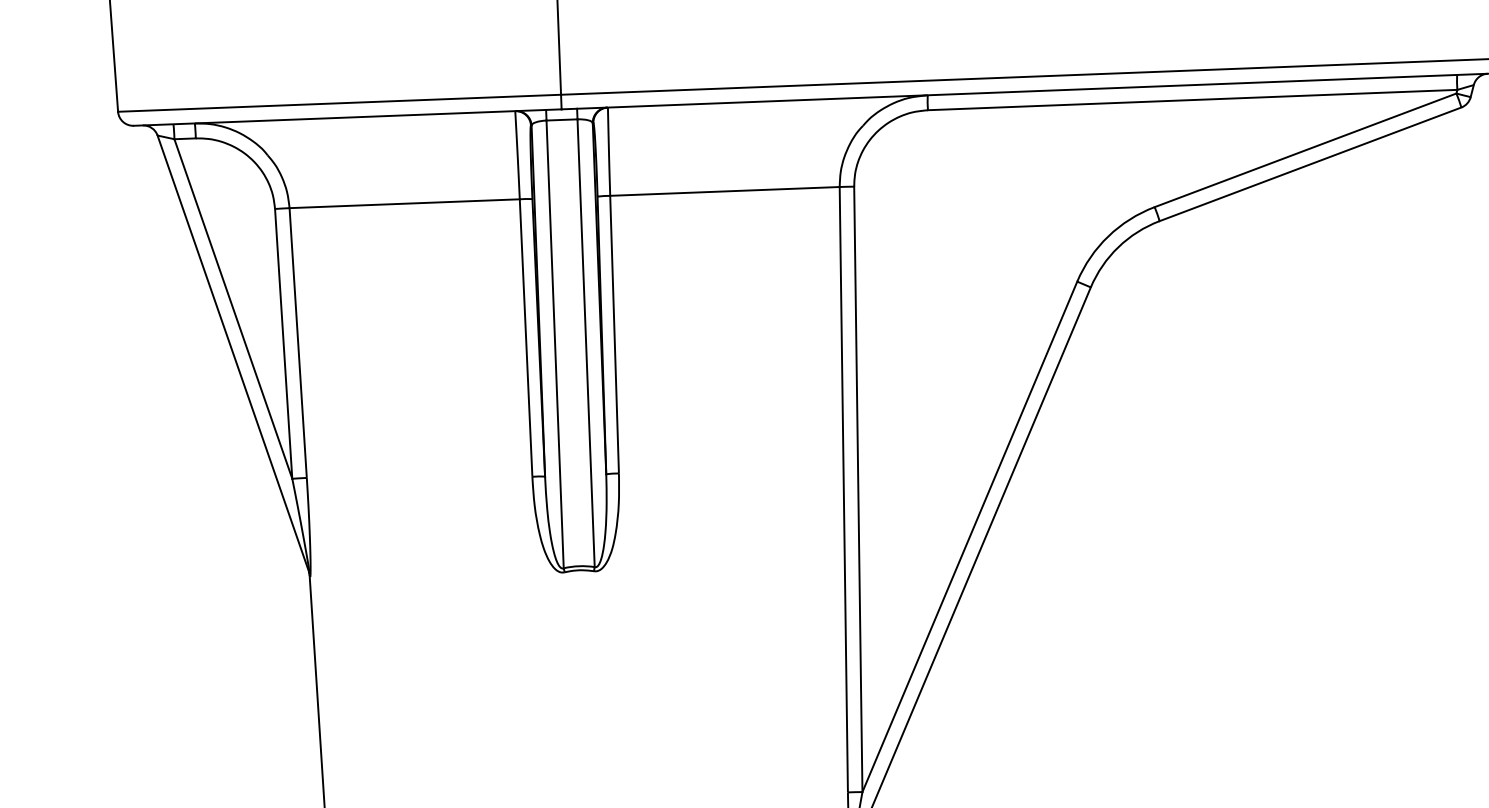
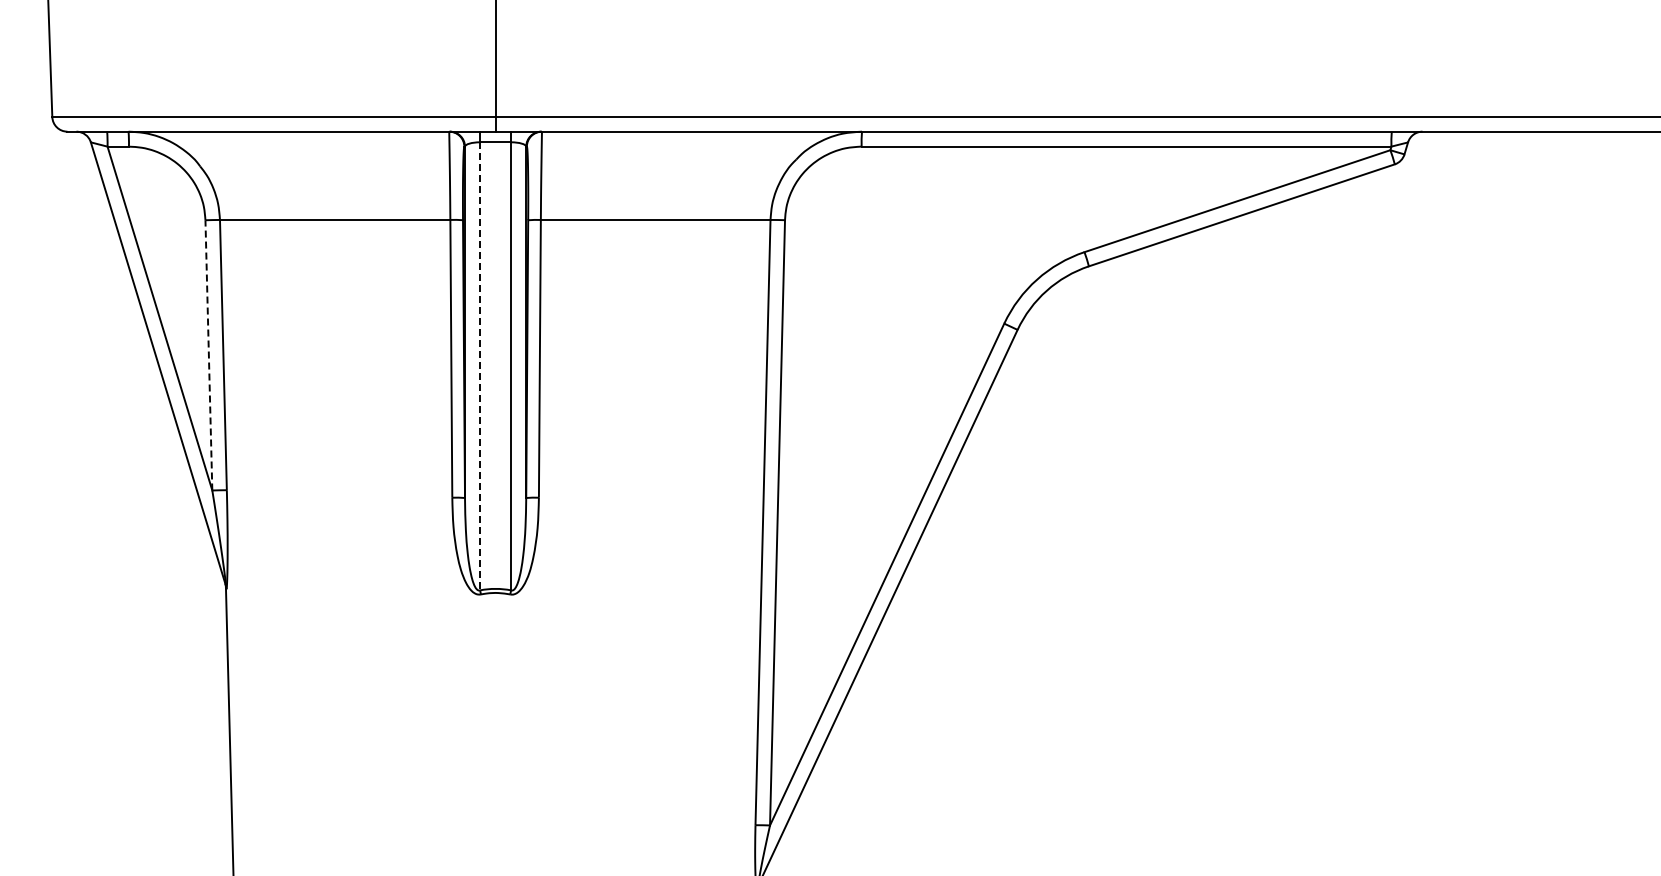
line: (283, 343) -> (208, 354), solid -> dashed
line: (555, 344) -> (480, 366), solid -> dashed

